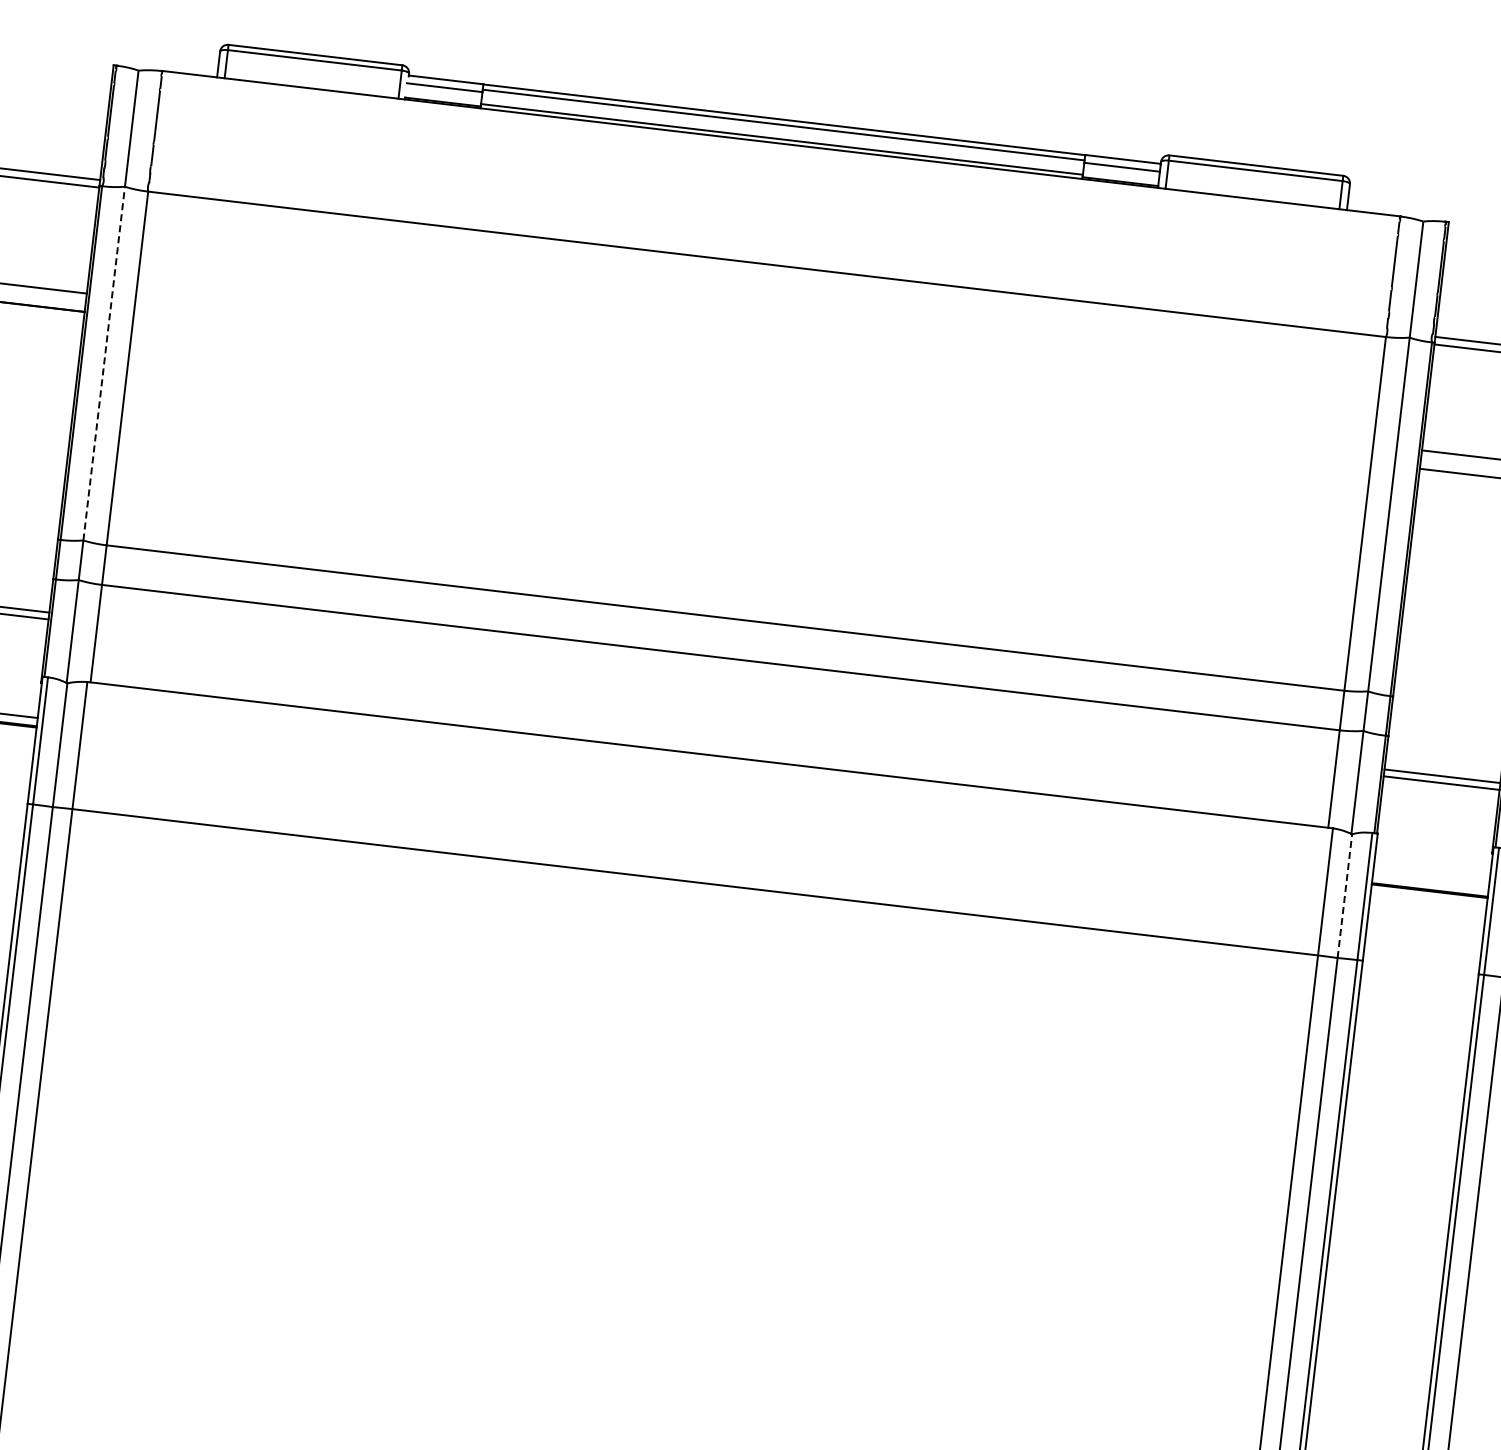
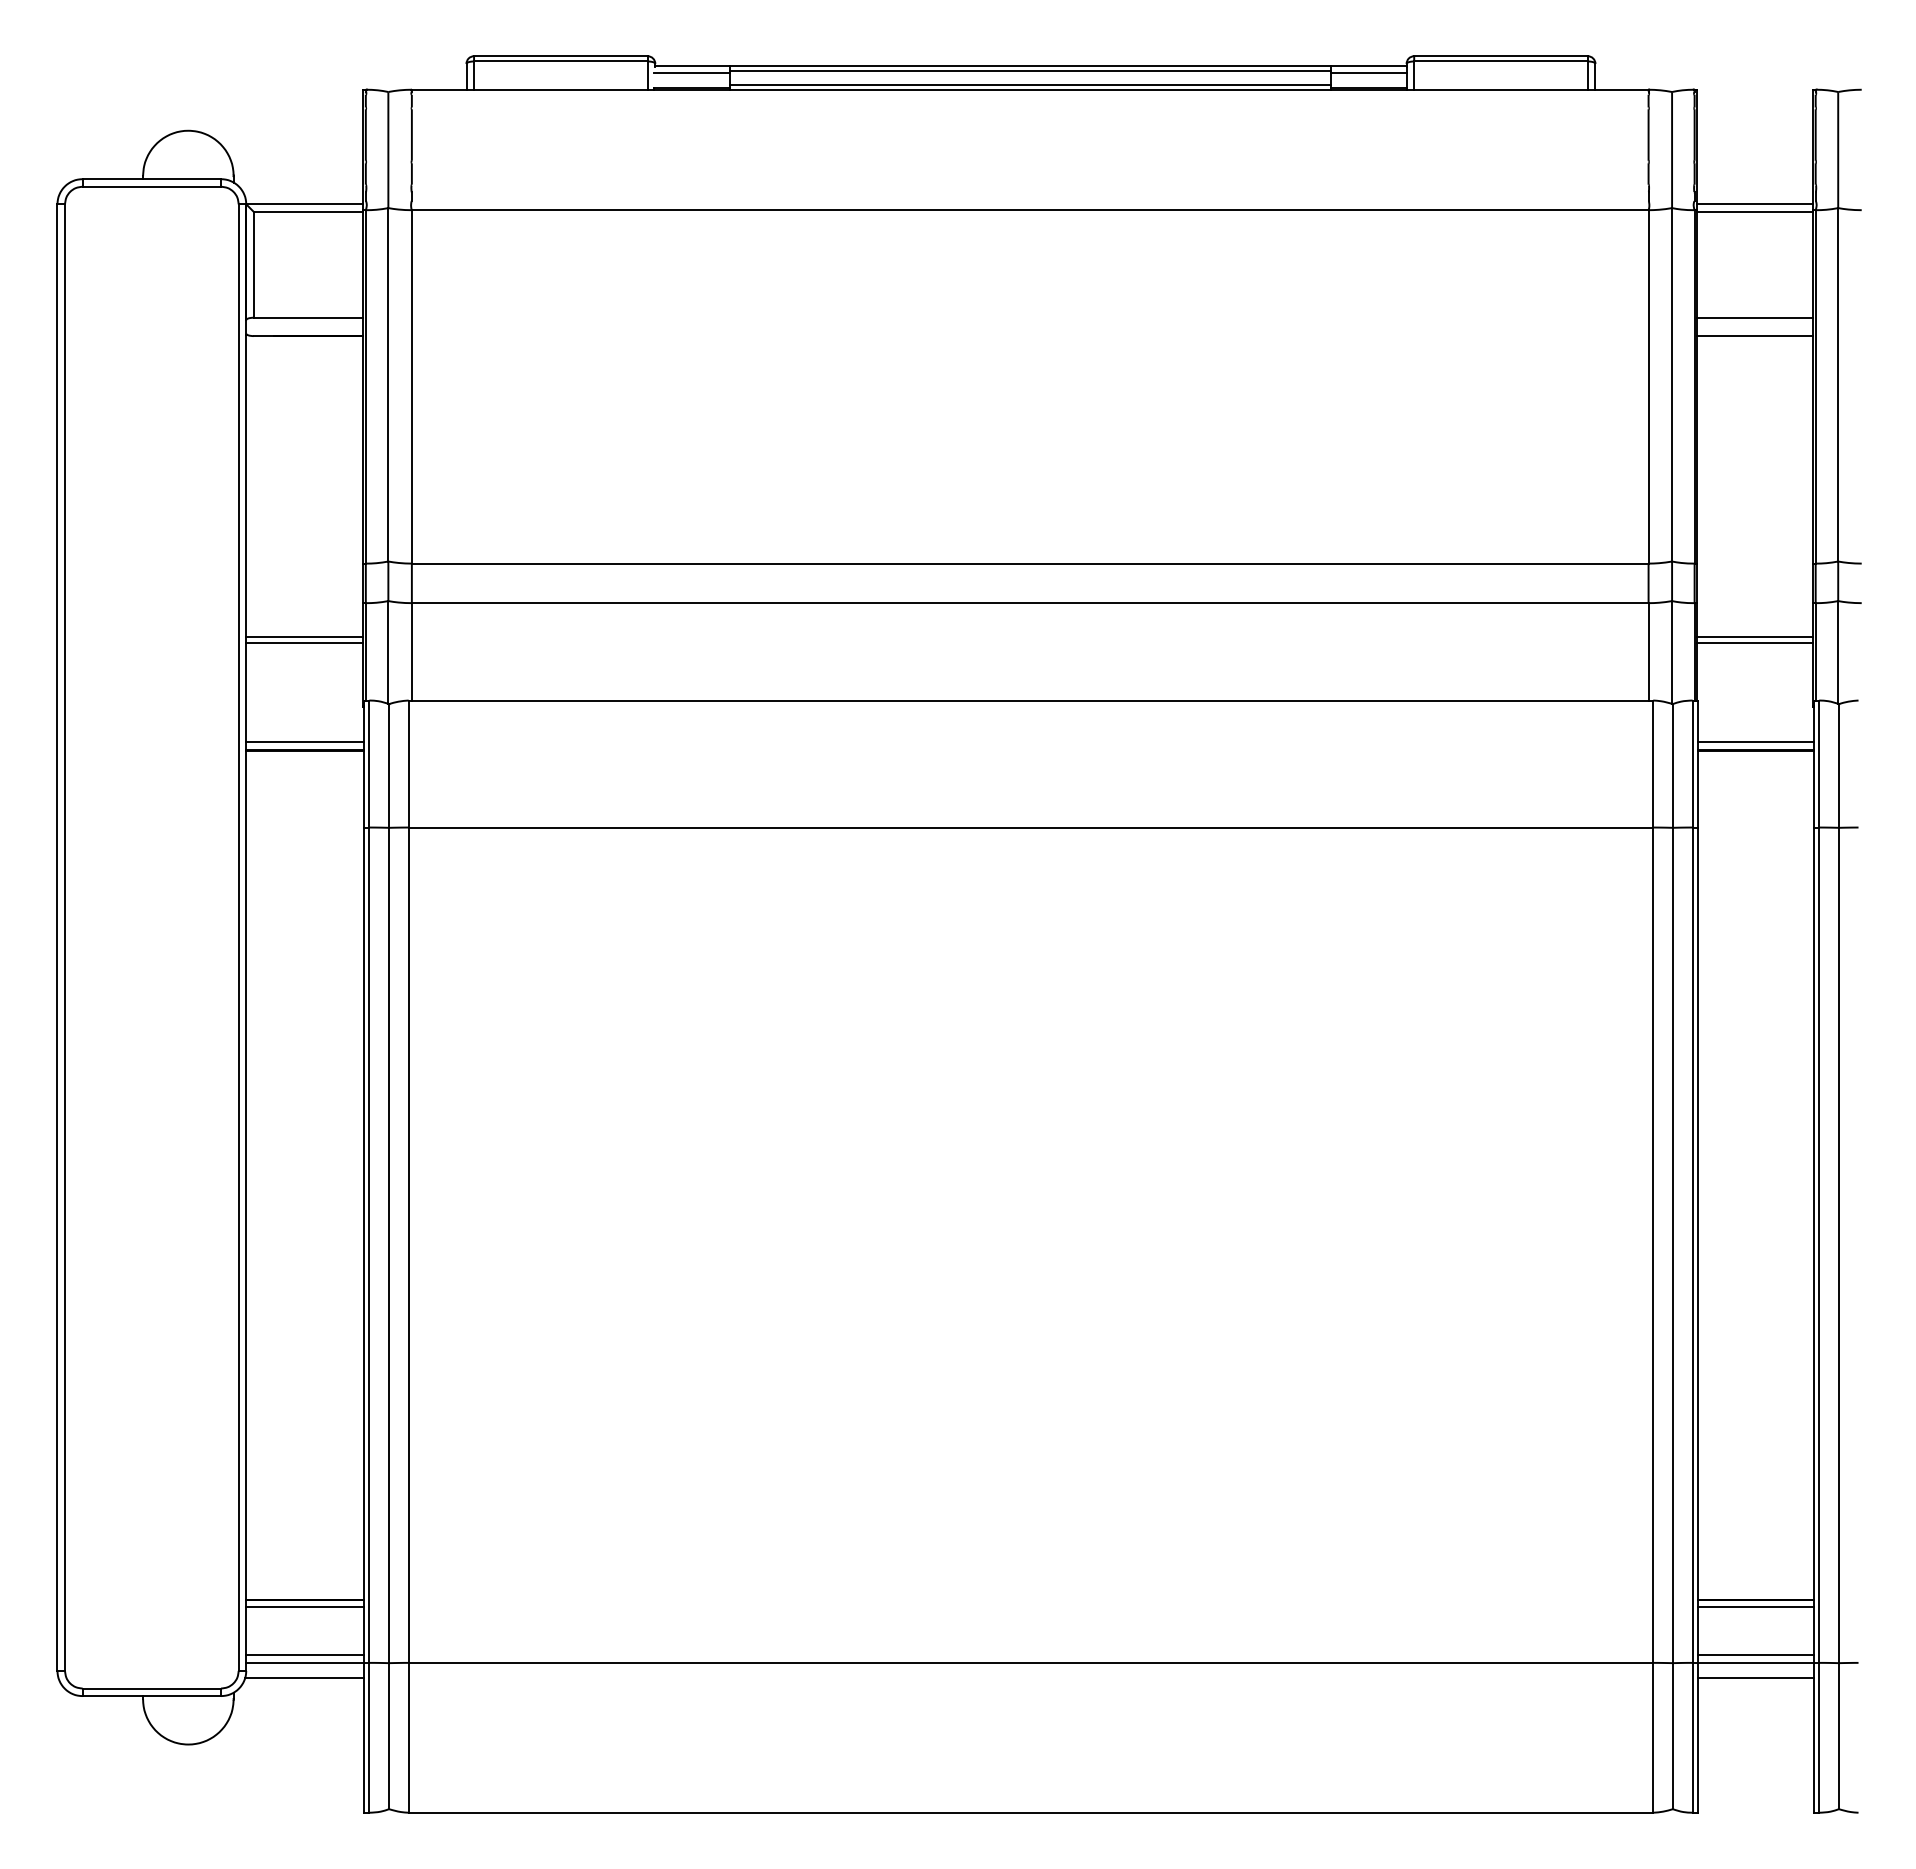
line: (104, 363) -> (388, 384), dashed -> solid
line: (1430, 881) -> (1755, 741), added
line: (1344, 895) -> (1672, 765), dashed -> solid

